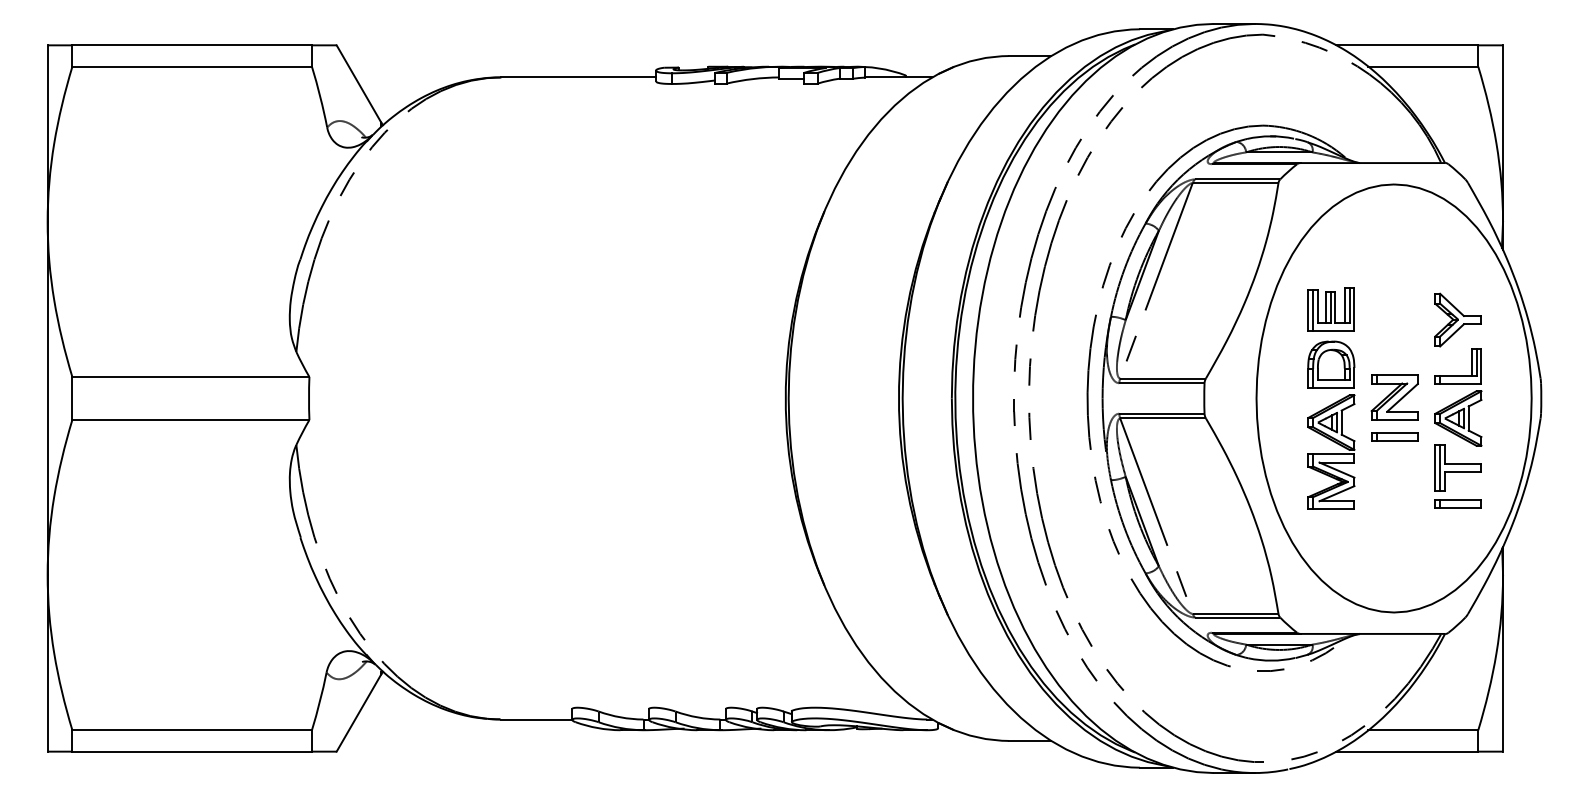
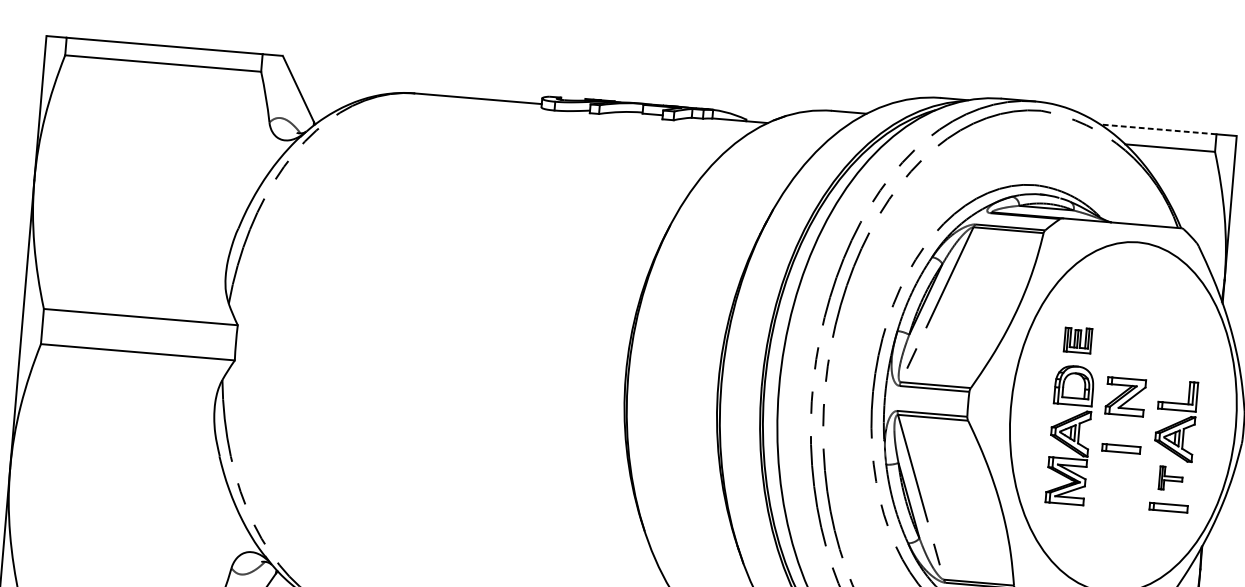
line: (1406, 45) -> (1157, 129), solid -> dashed
part: (1330, 309) -> (1077, 340), size x0.7
part: (1457, 319) -> (1180, 357), removed
part: (1394, 397) -> (1125, 396), moved
part: (1457, 467) -> (1170, 478), size x0.6

